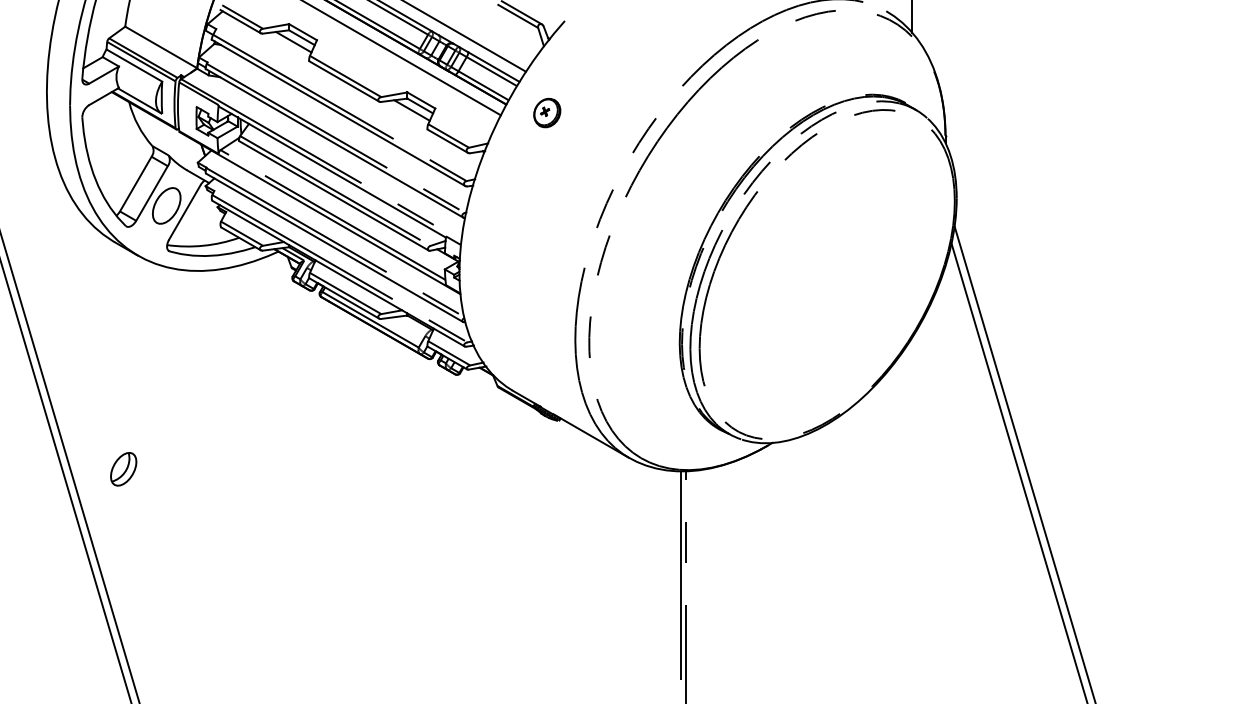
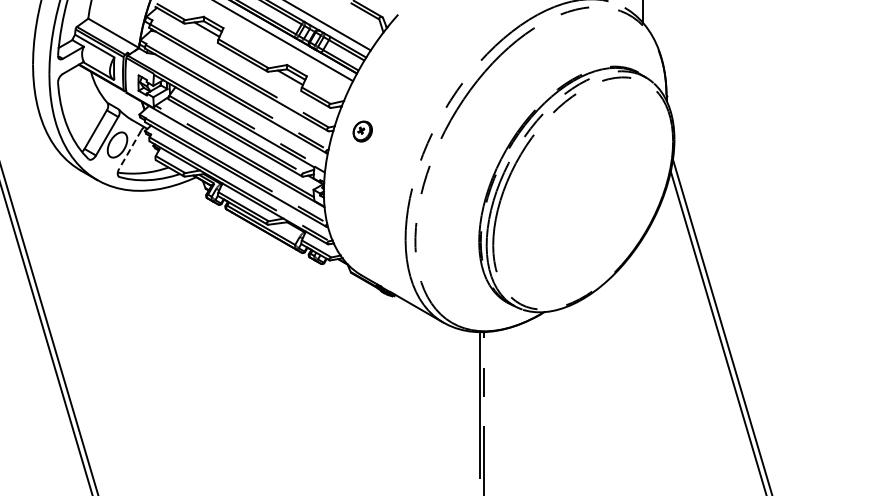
part: (546, 112) -> (362, 131), moved
line: (185, 213) -> (130, 150), solid -> dashed
part: (122, 469) -> (86, 330), removed

